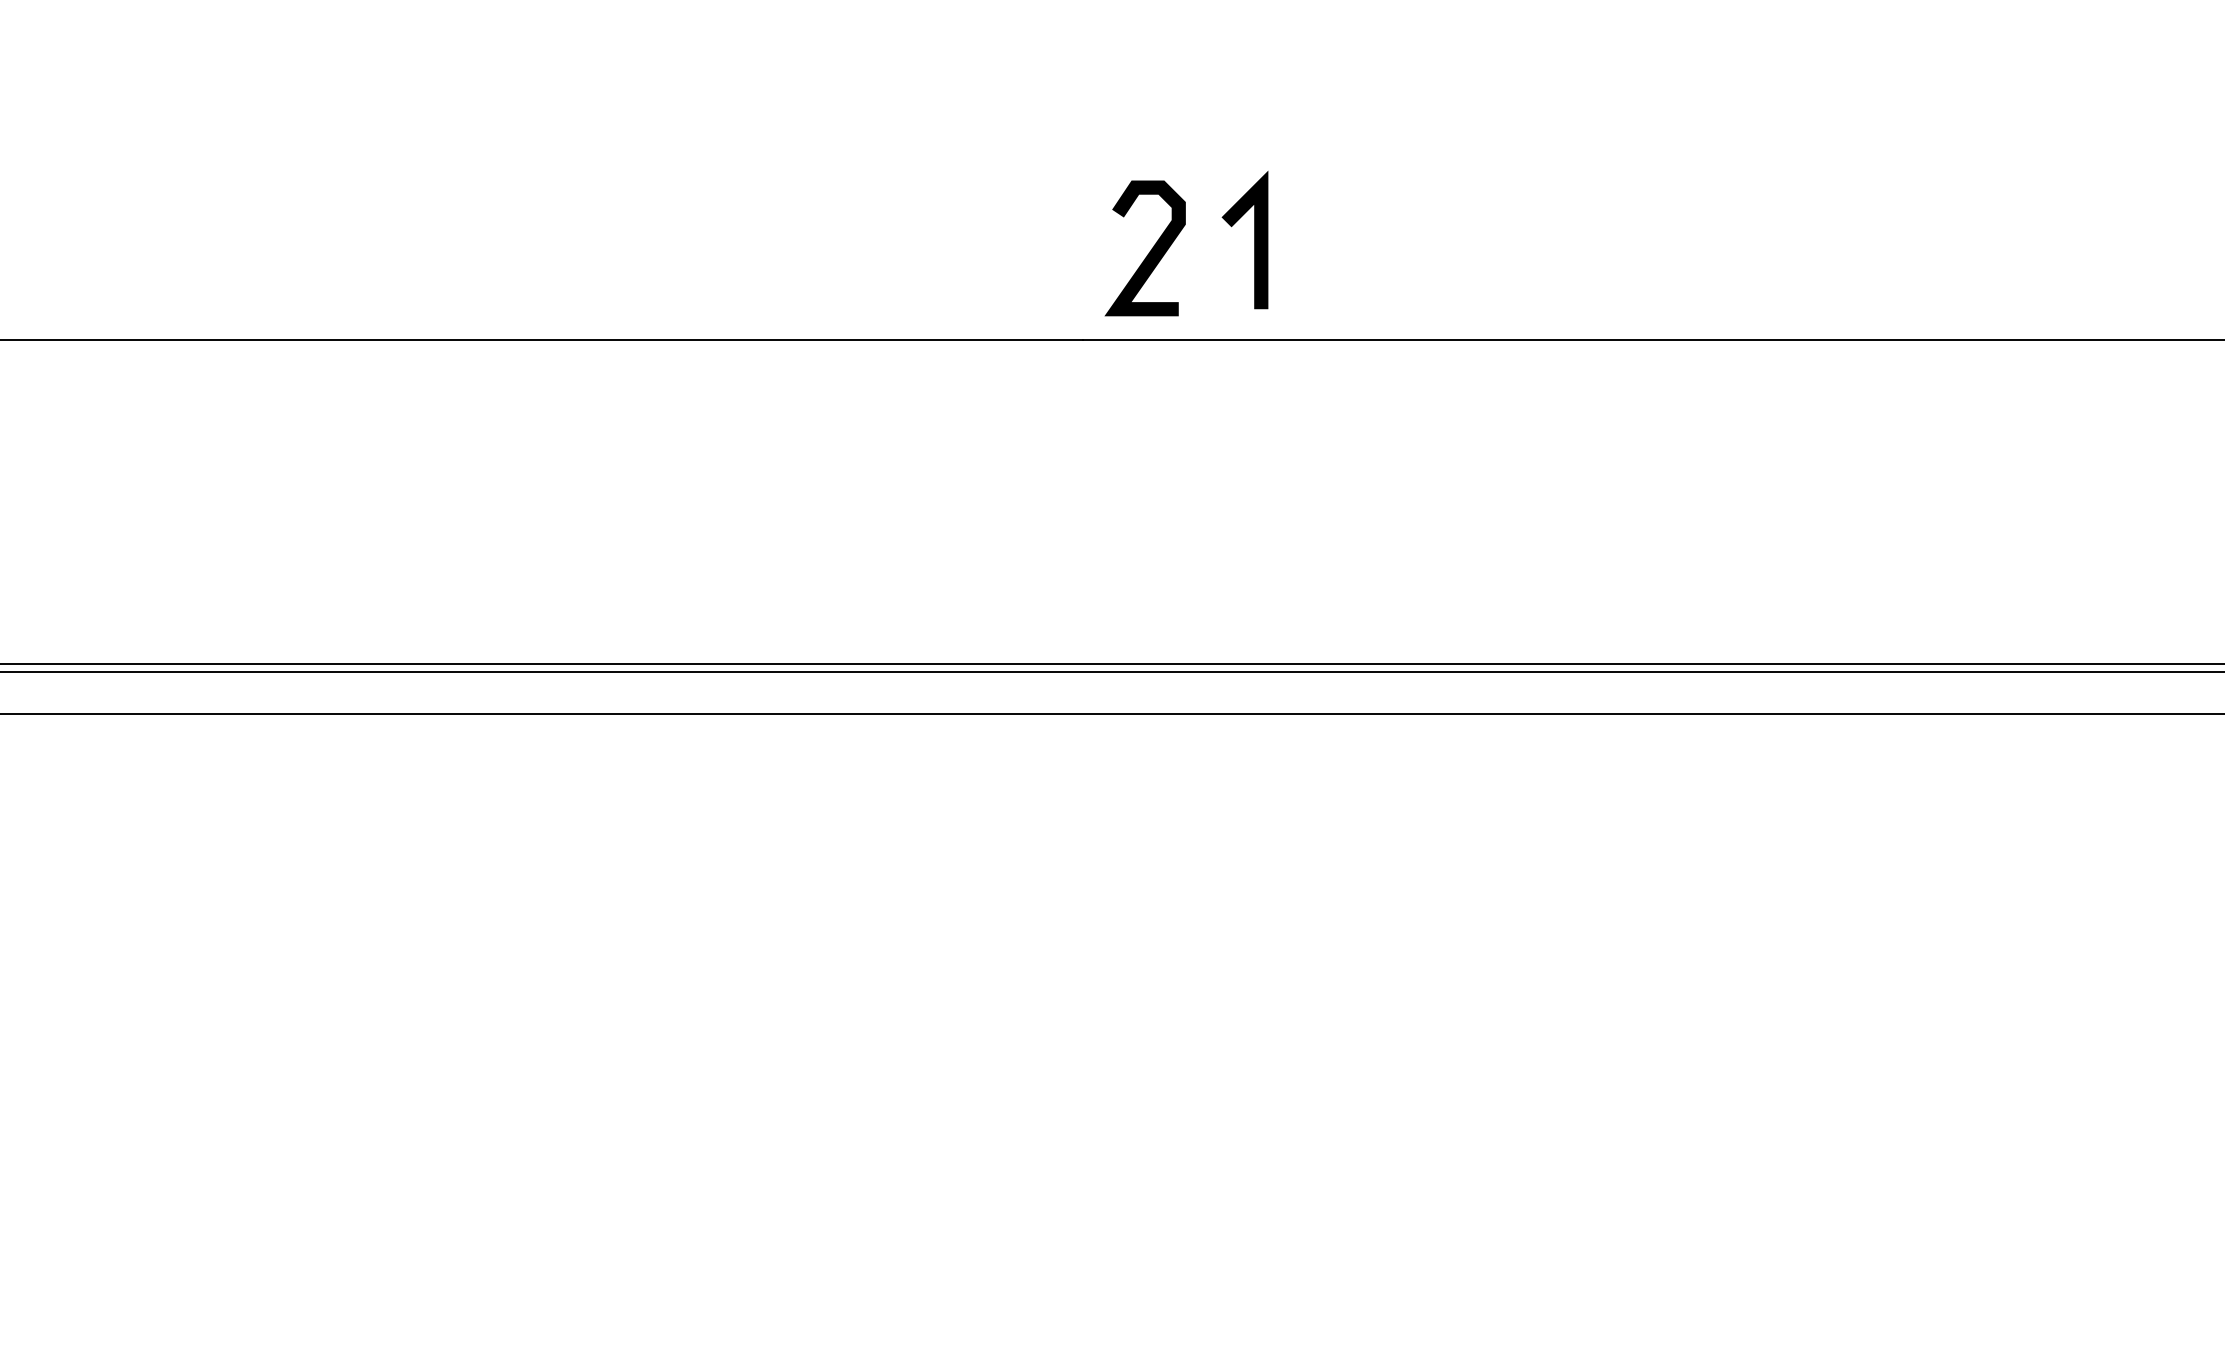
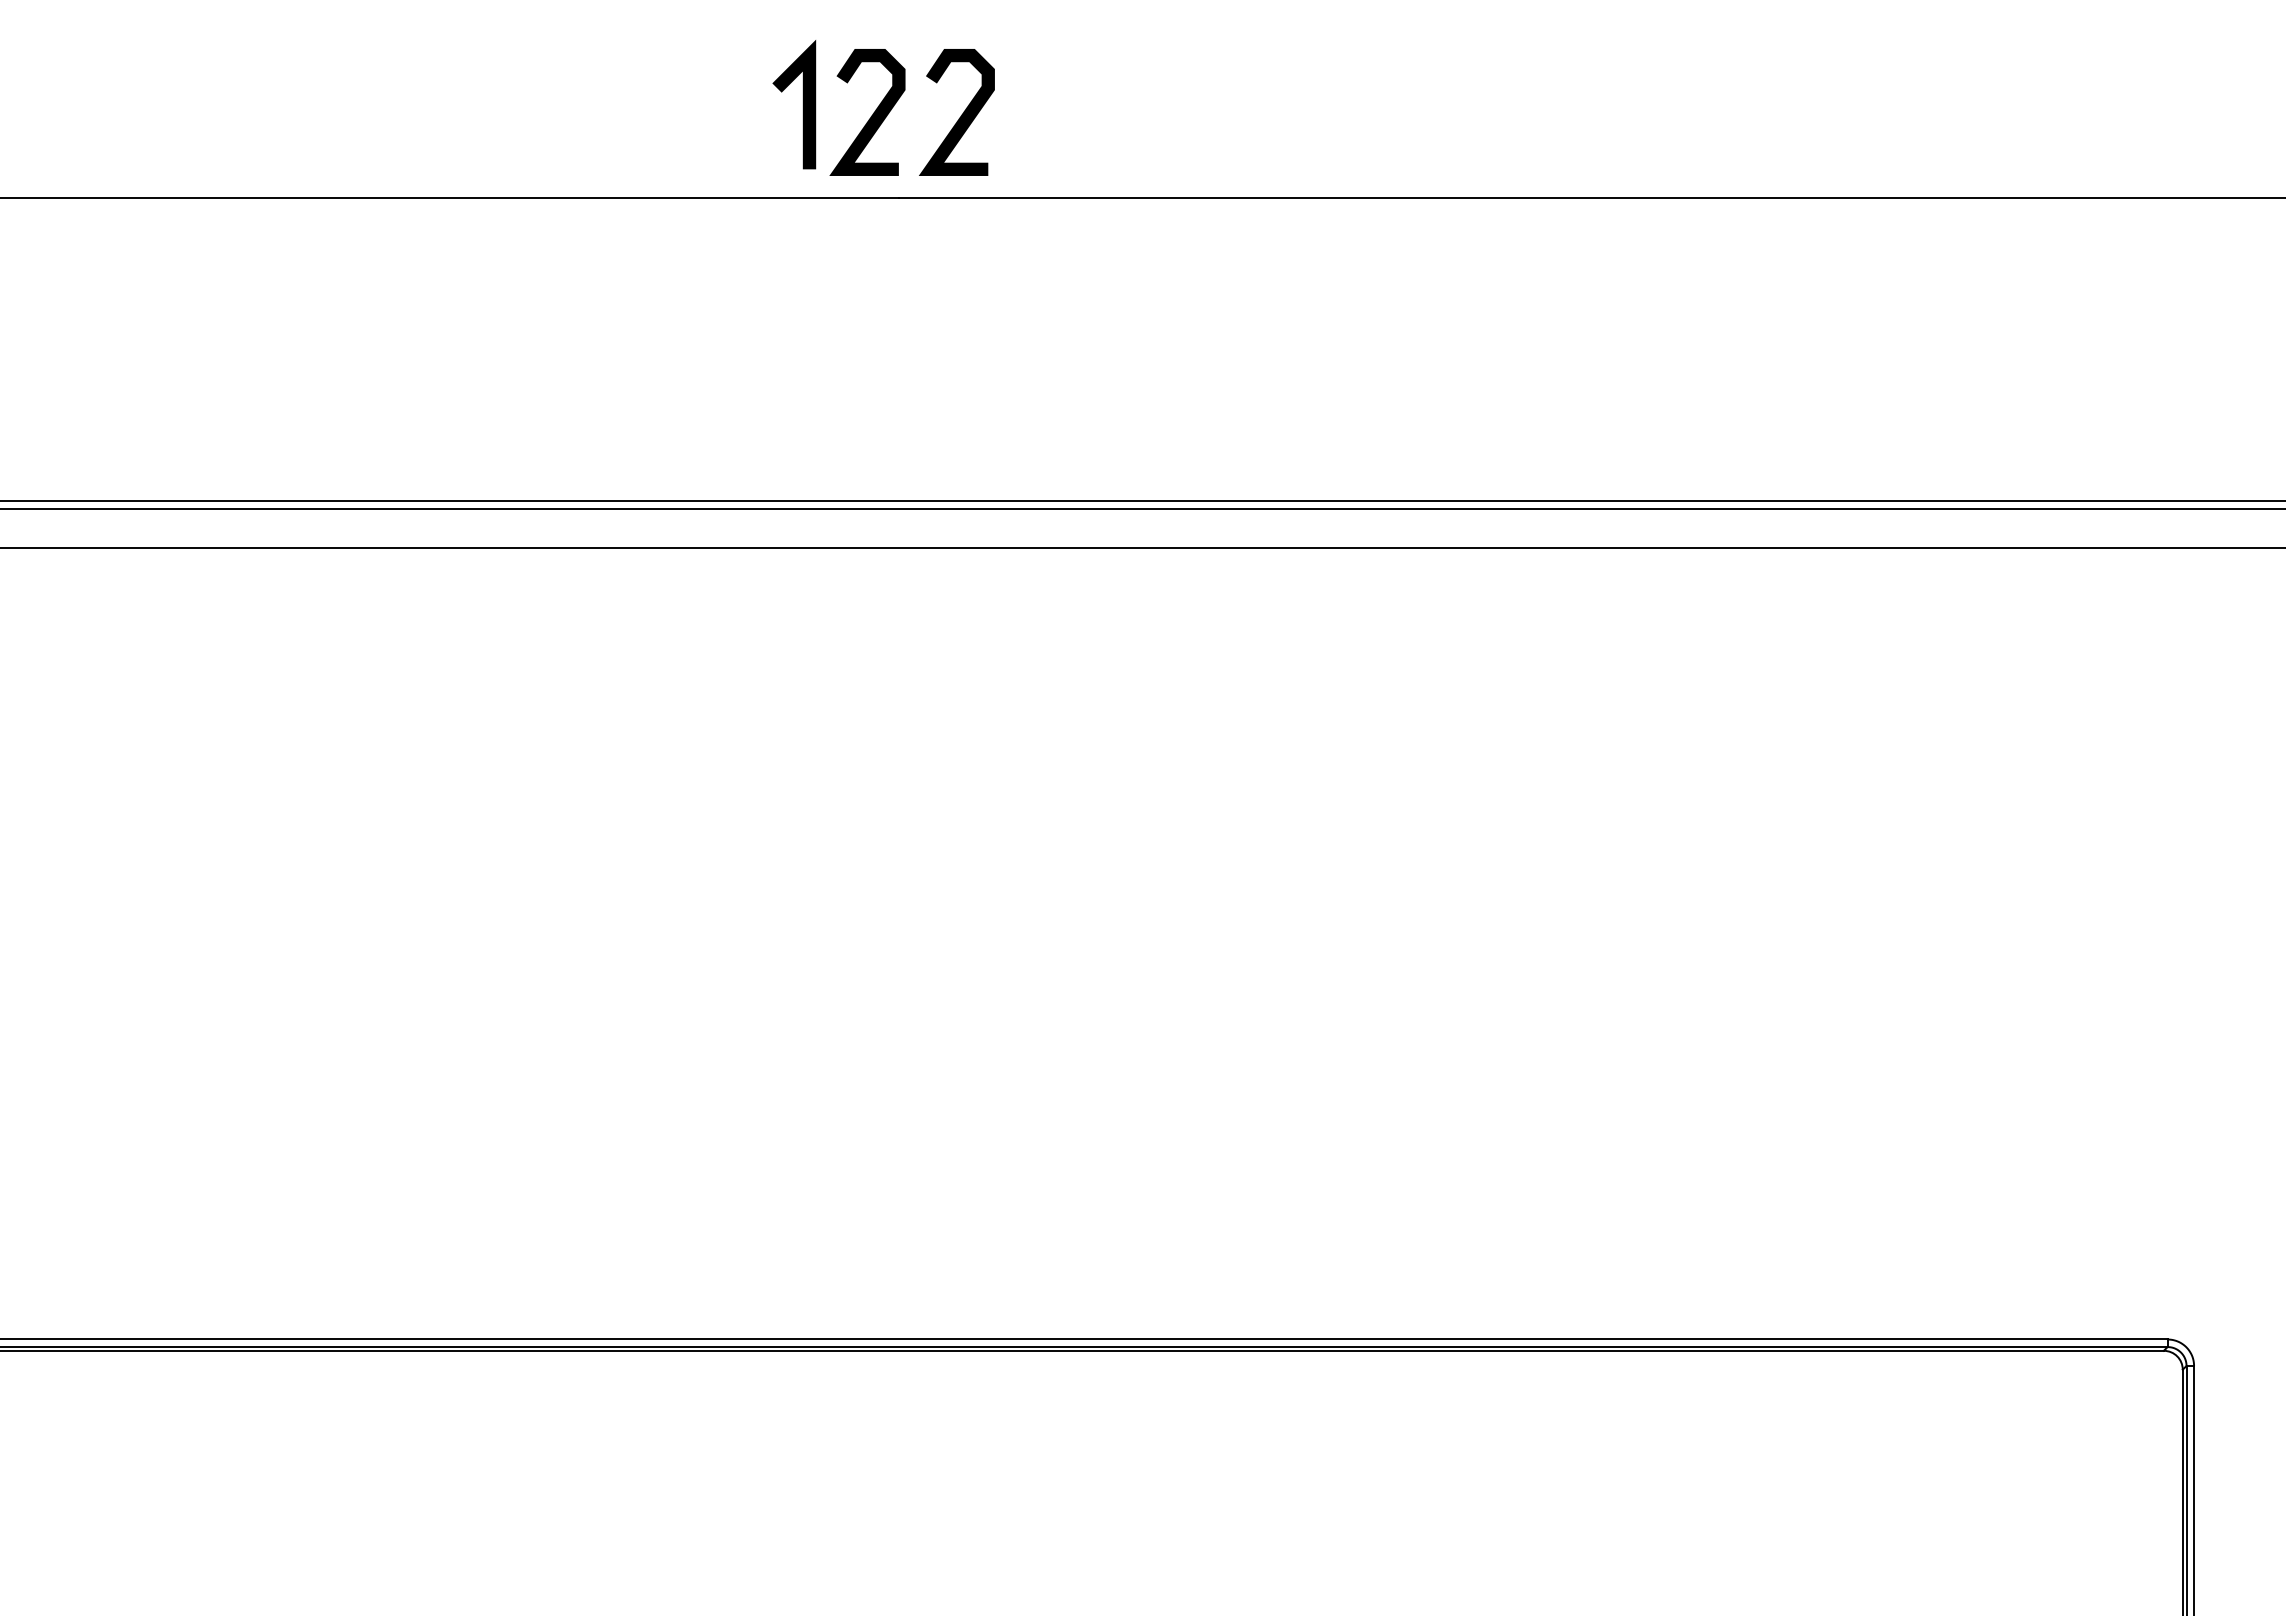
line: (1253, 239) -> (802, 104), moved
curve: (1053, 251) -> (871, 115), added

